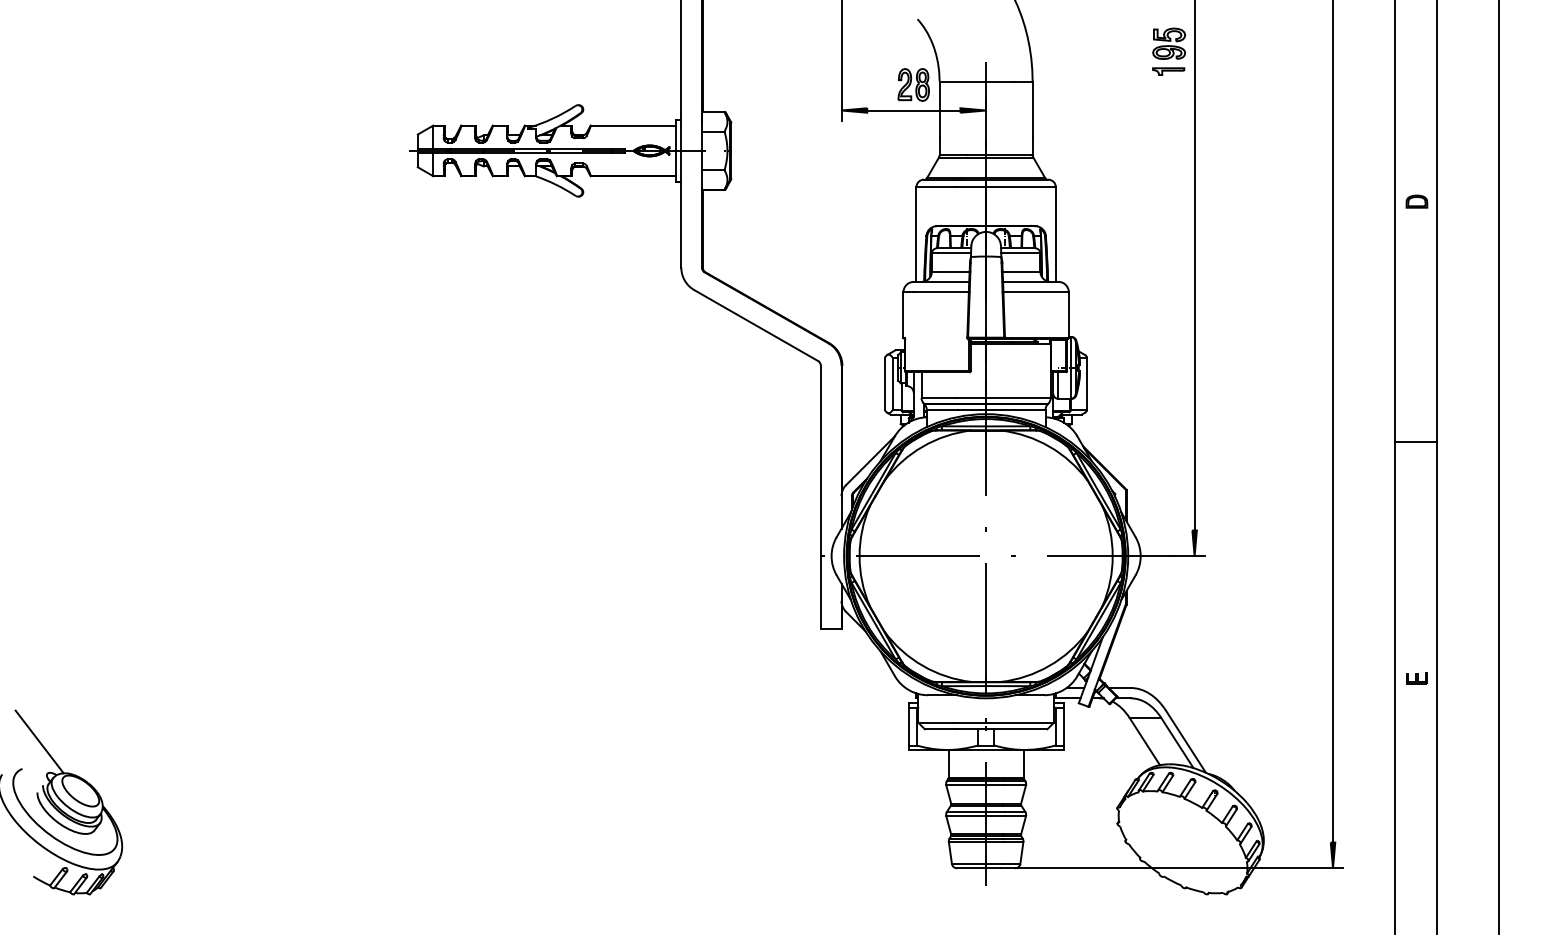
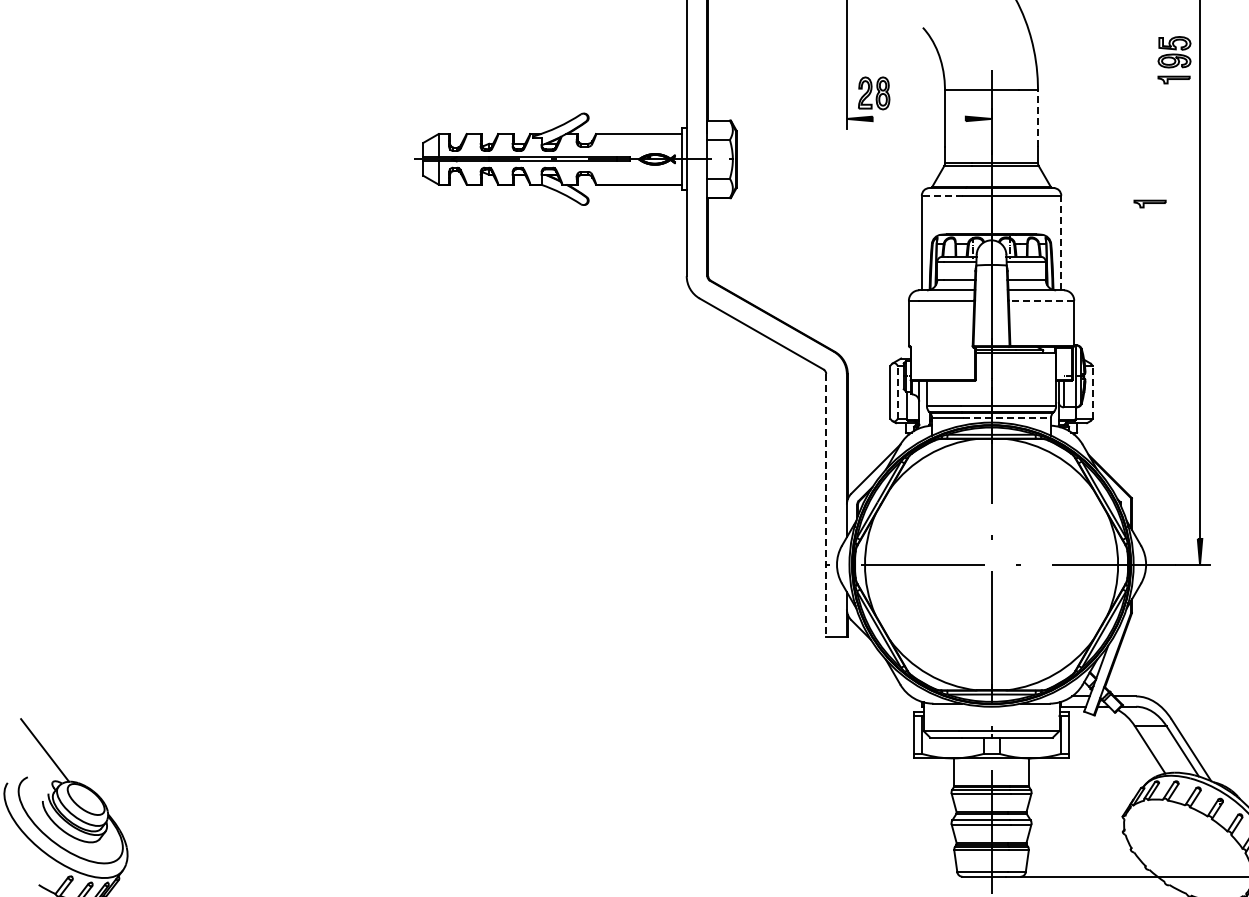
part: (913, 84) -> (873, 92), moved
line: (1032, 109) -> (1037, 117), solid -> dashed
line: (913, 110) -> (918, 118), removed
line: (936, 187) -> (941, 195), solid -> dashed
part: (1144, 195) -> (1149, 203), added
line: (1055, 234) -> (1060, 242), solid -> dashed
line: (1036, 292) -> (1041, 300), solid -> dashed
line: (892, 383) -> (897, 391), solid -> dashed
line: (1087, 383) -> (1092, 391), solid -> dashed
line: (1001, 409) -> (1006, 417), solid -> dashed
line: (820, 497) -> (825, 505), solid -> dashed

